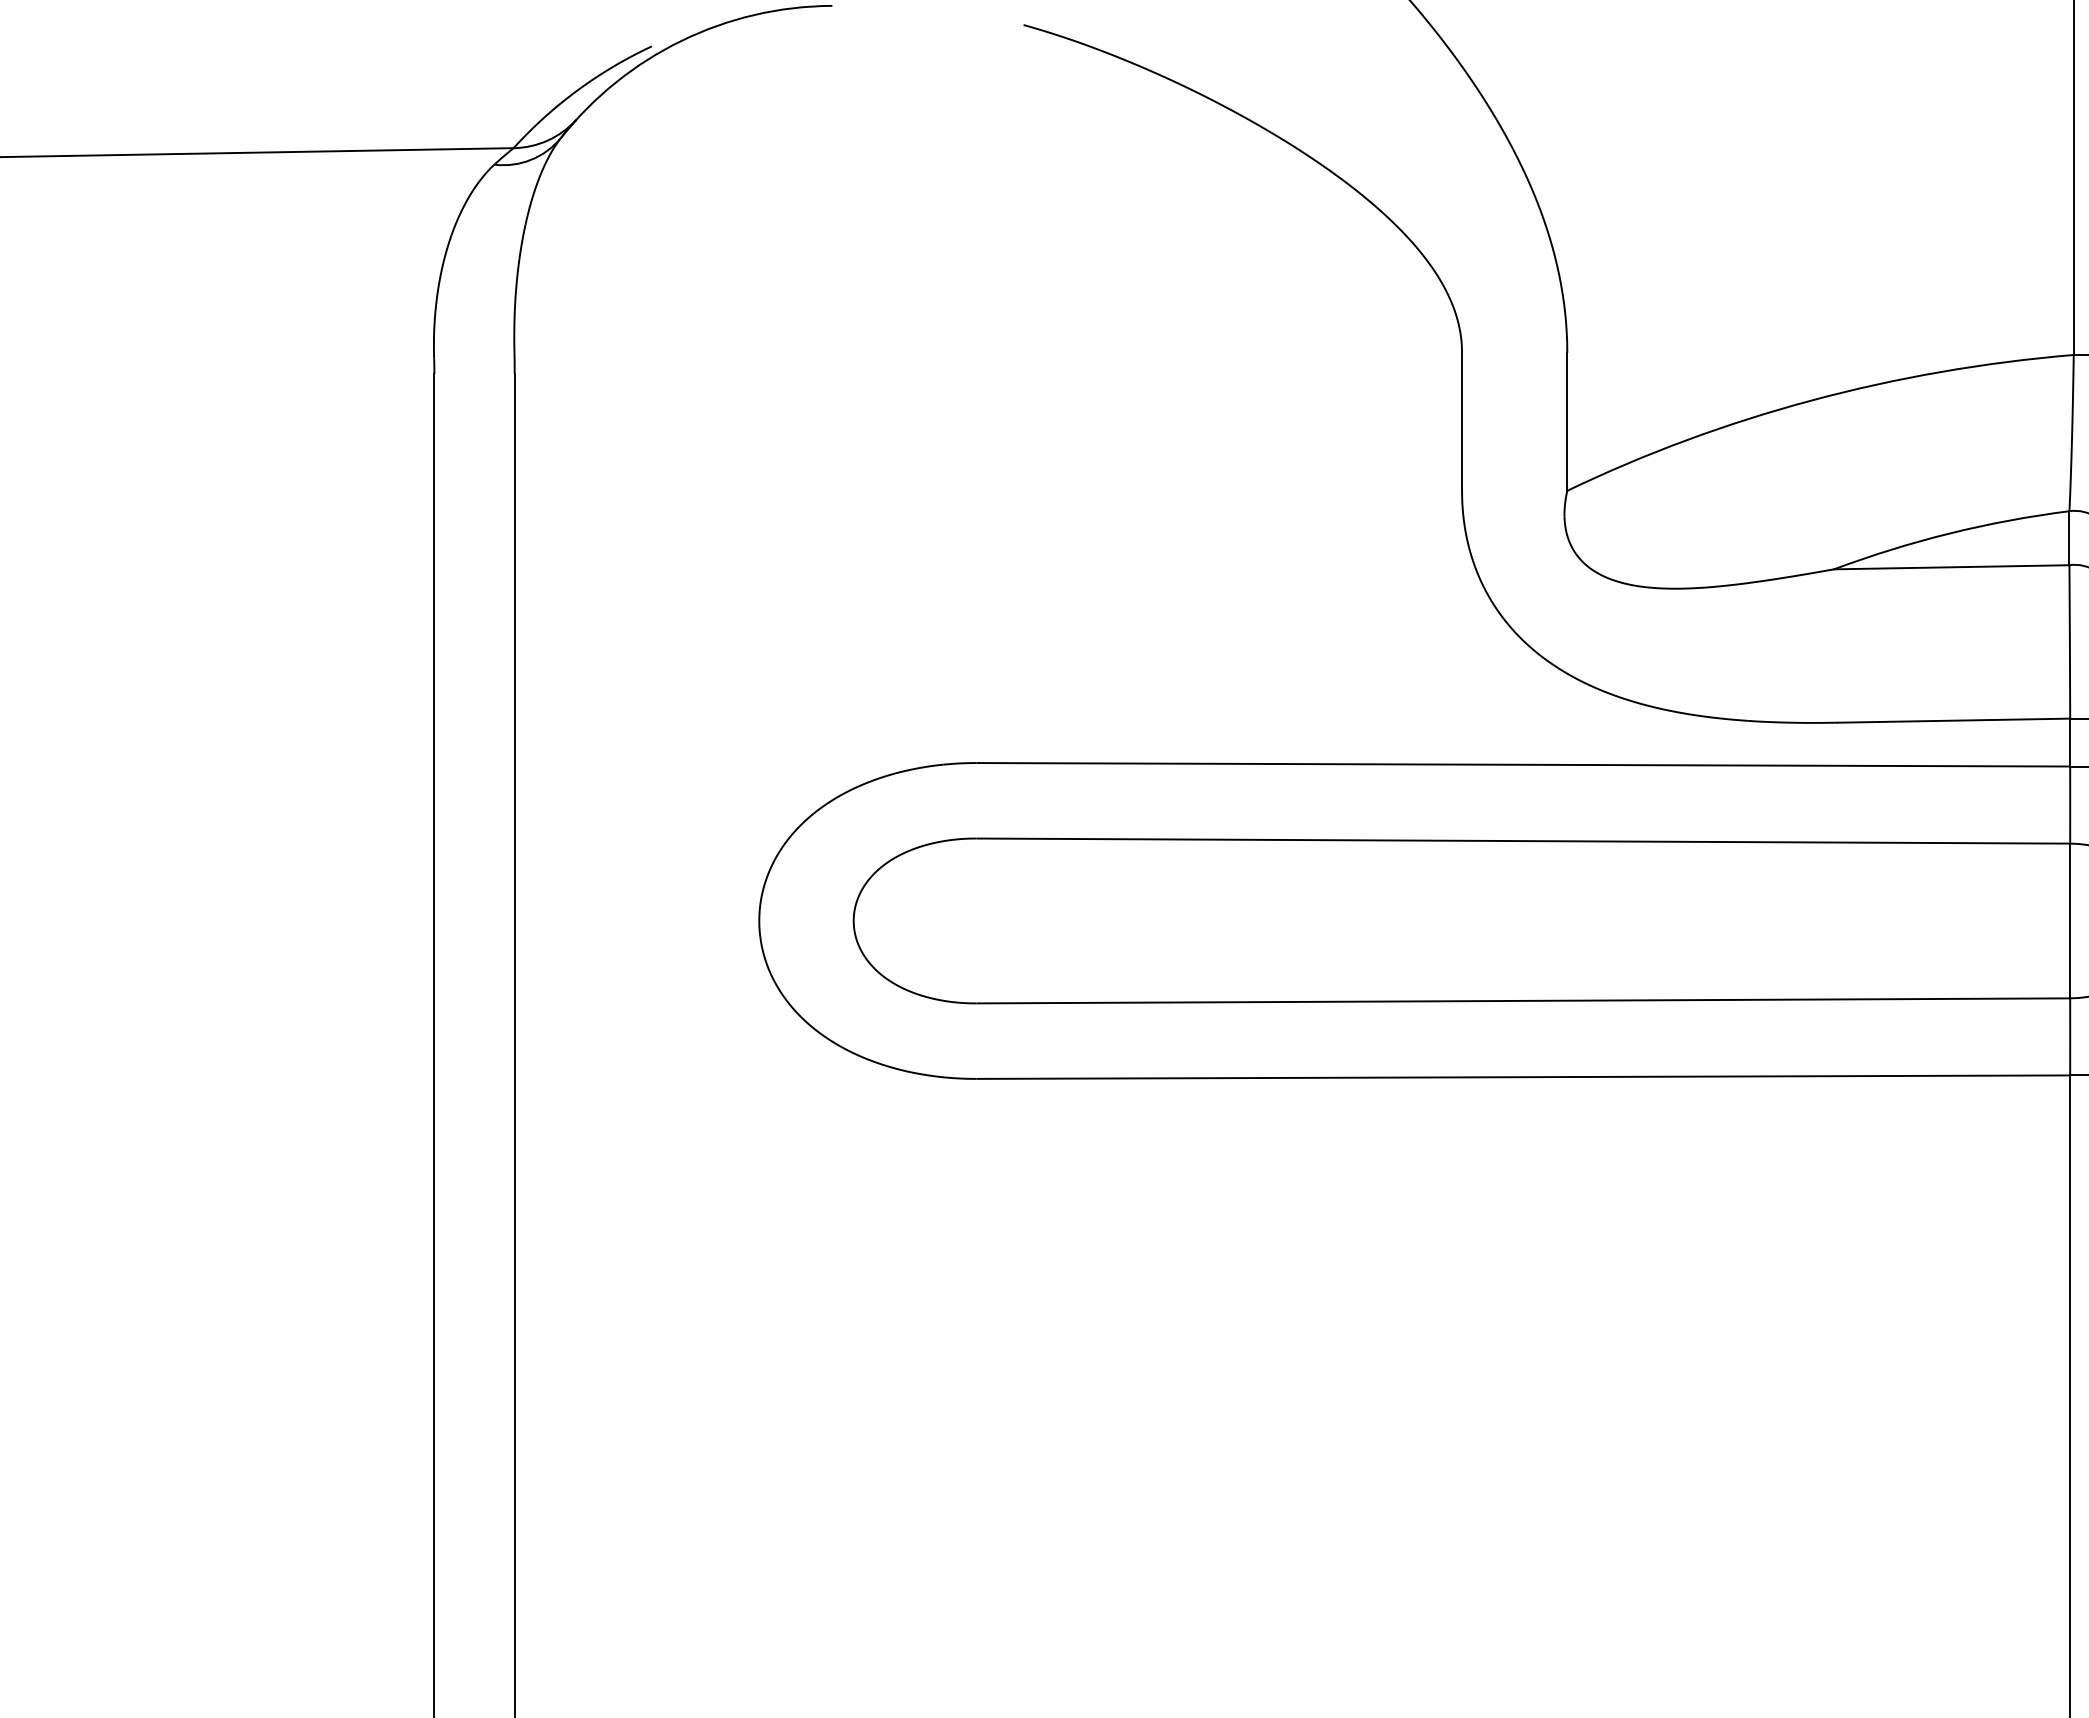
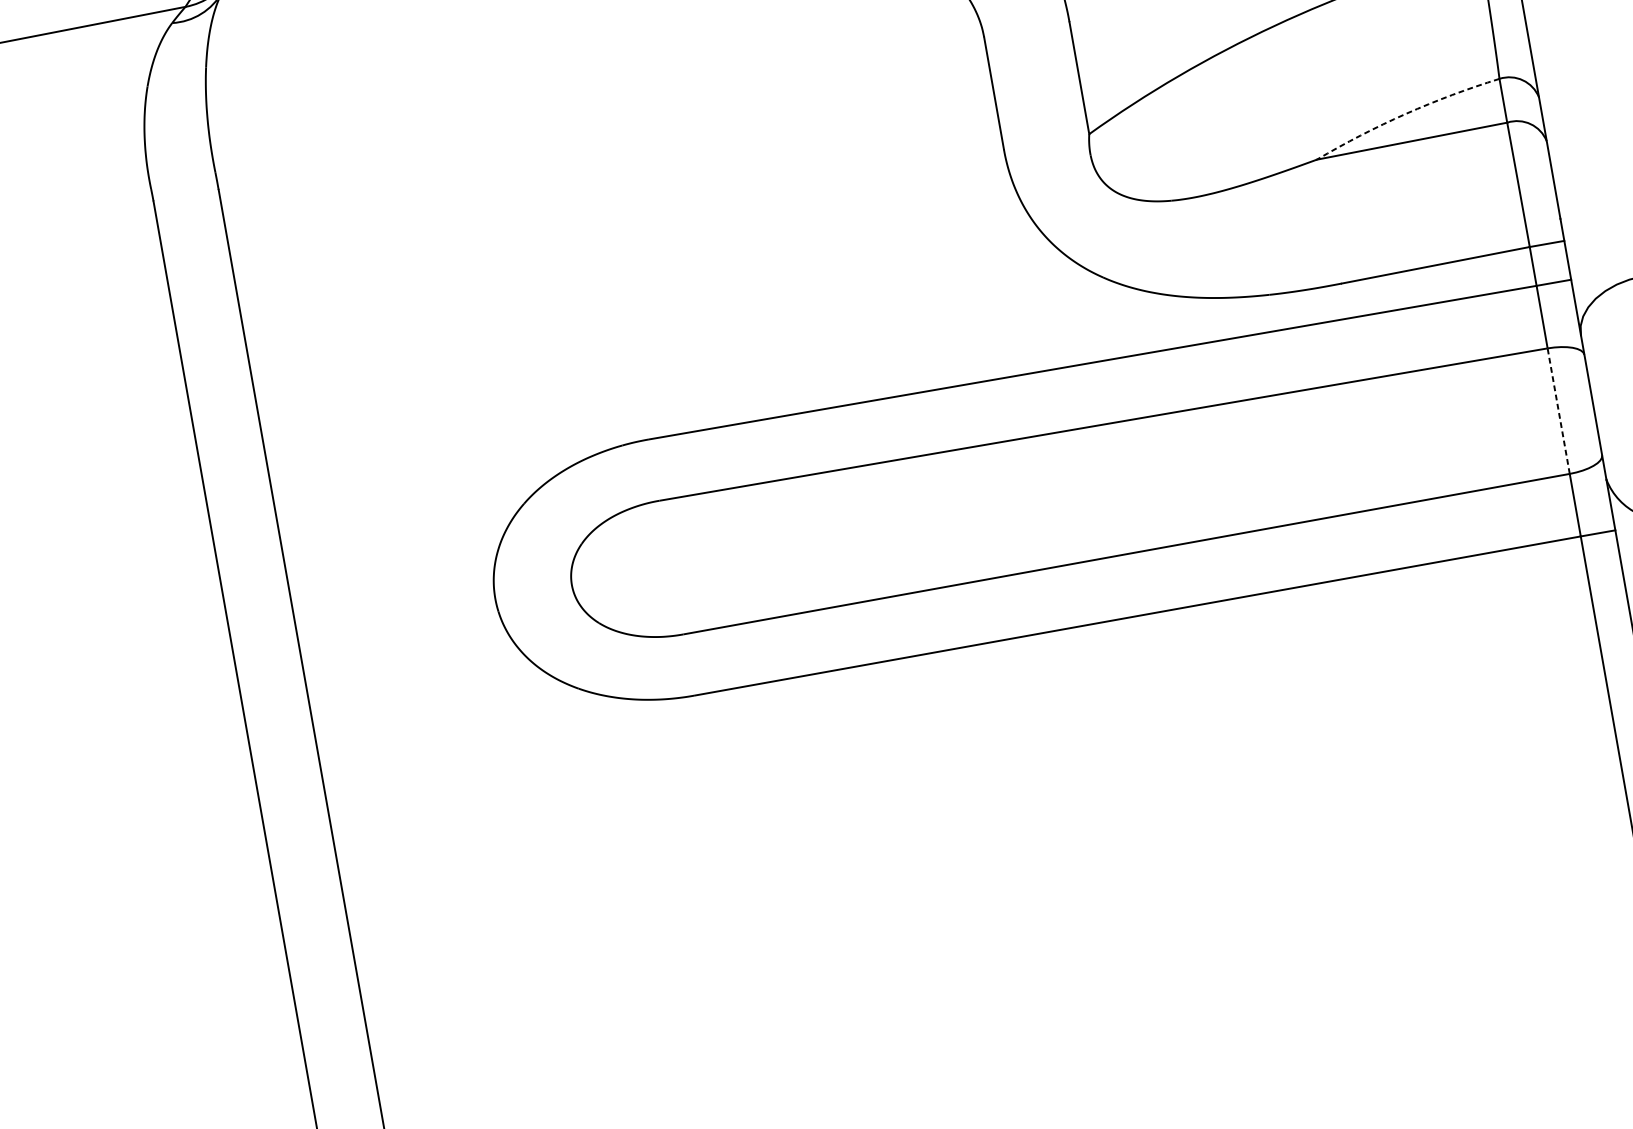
arc: (1950, 533) -> (1406, 113), solid -> dashed
line: (2070, 920) -> (1558, 410), solid -> dashed

